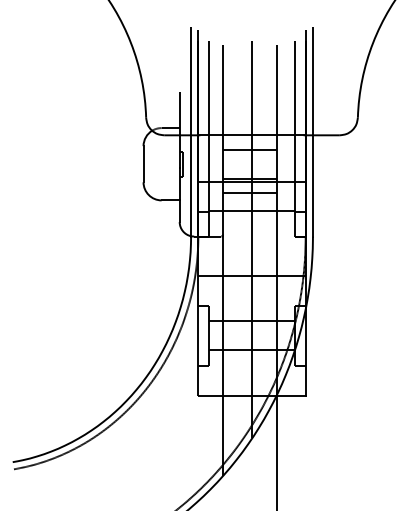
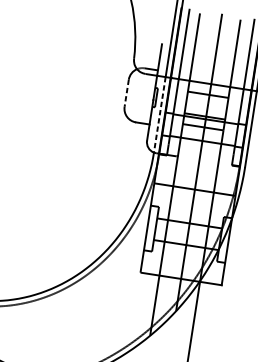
line: (143, 164) -> (126, 93), solid -> dashed
line: (191, 185) -> (160, 114), solid -> dashed

